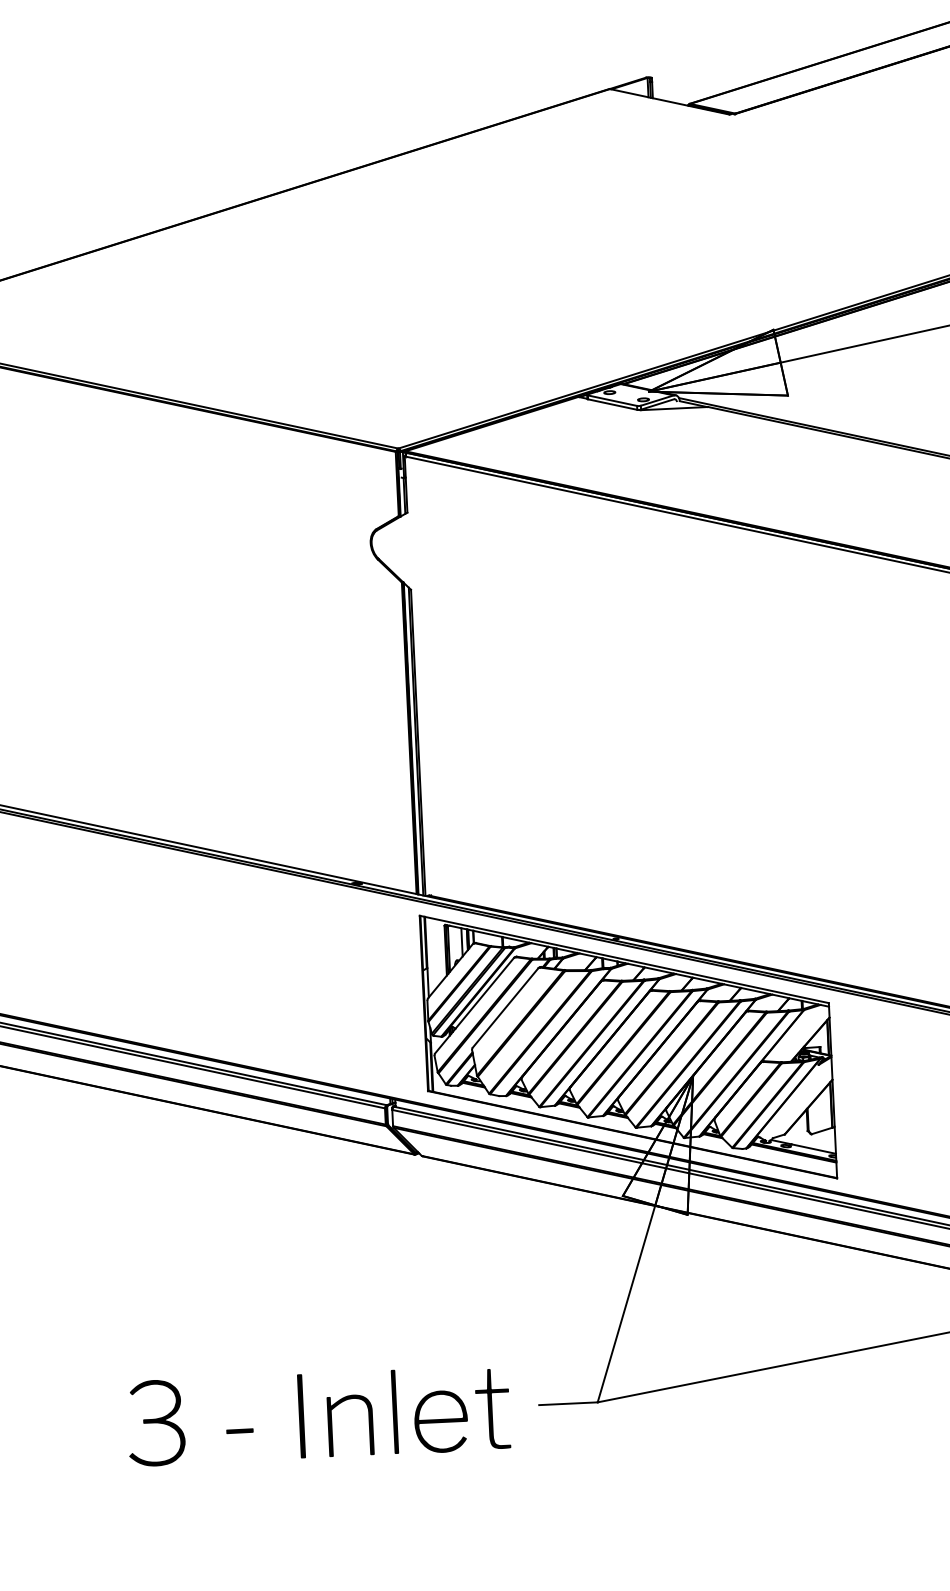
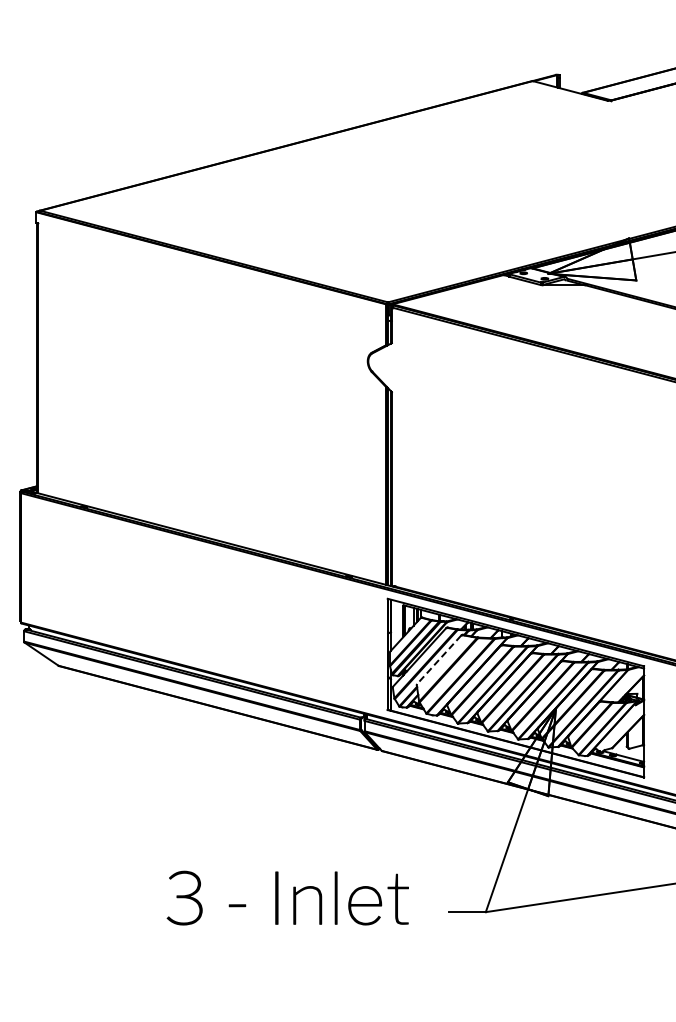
line: (505, 1007) -> (439, 659), solid -> dashed
text: (318, 1414) -> (287, 897), moved

